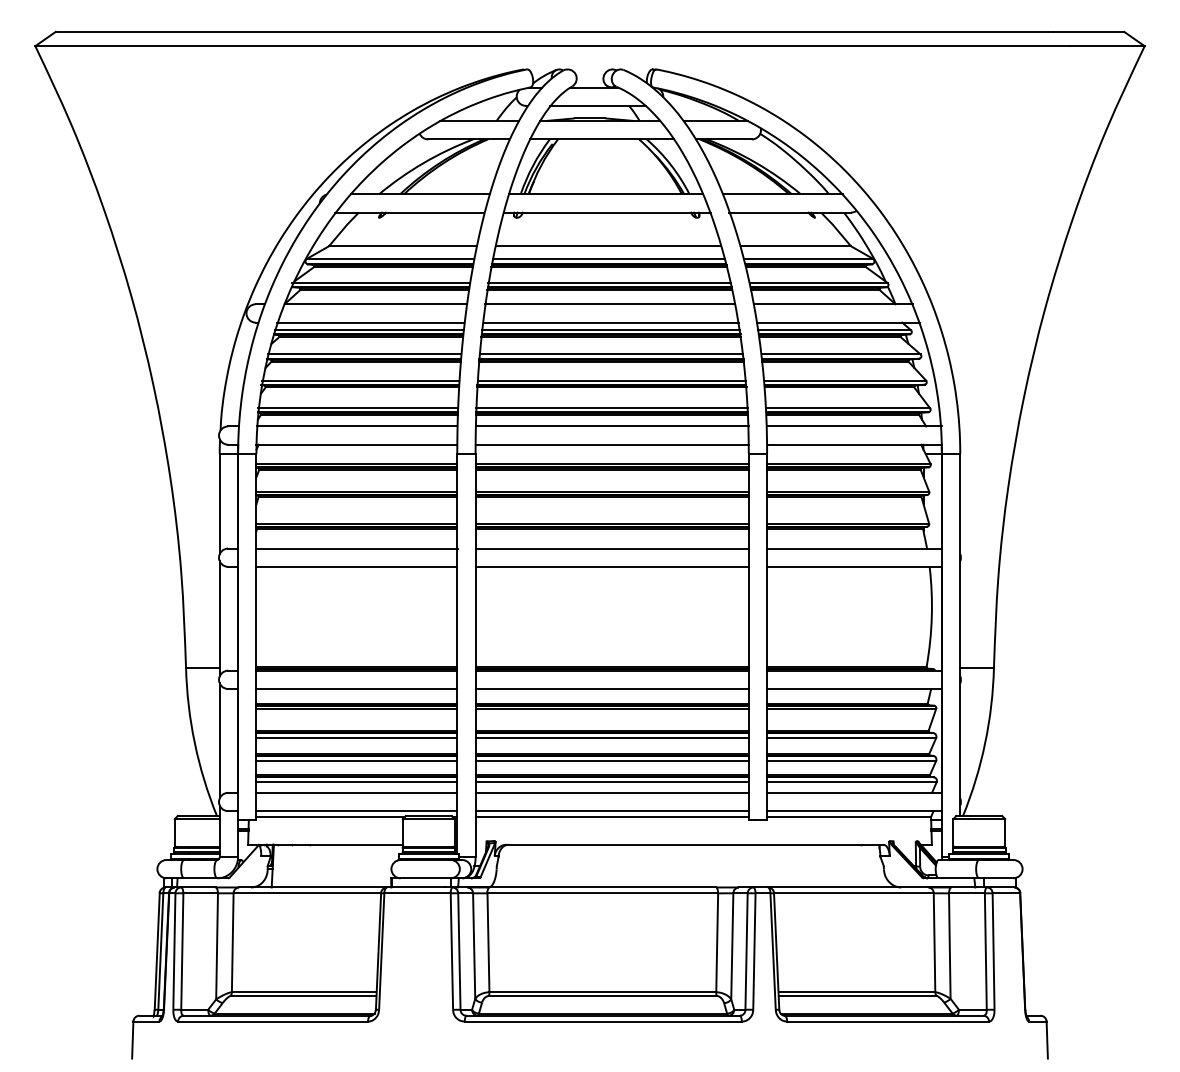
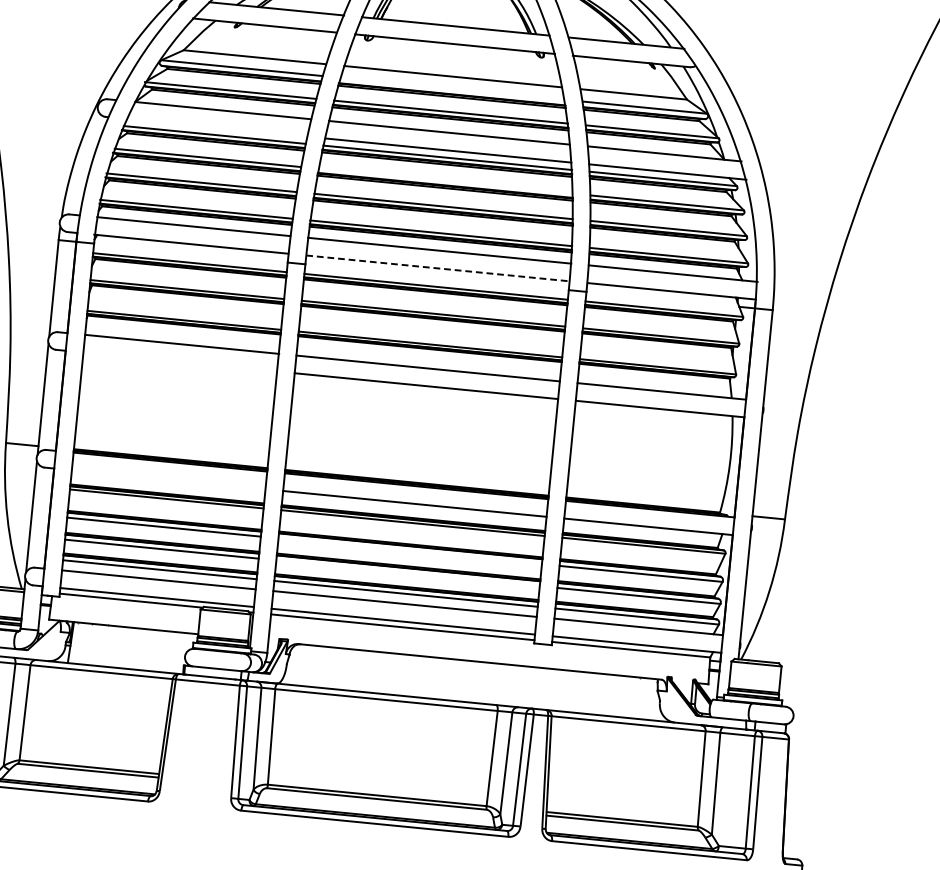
line: (608, 258) -> (452, 88), removed
line: (370, 322) -> (216, 127), removed
line: (611, 354) -> (445, 181), removed
line: (612, 444) -> (438, 268), solid -> dashed
line: (356, 566) -> (179, 361), removed
line: (356, 689) -> (168, 480), removed
line: (611, 738) -> (409, 551), removed
line: (611, 760) -> (407, 572), removed

